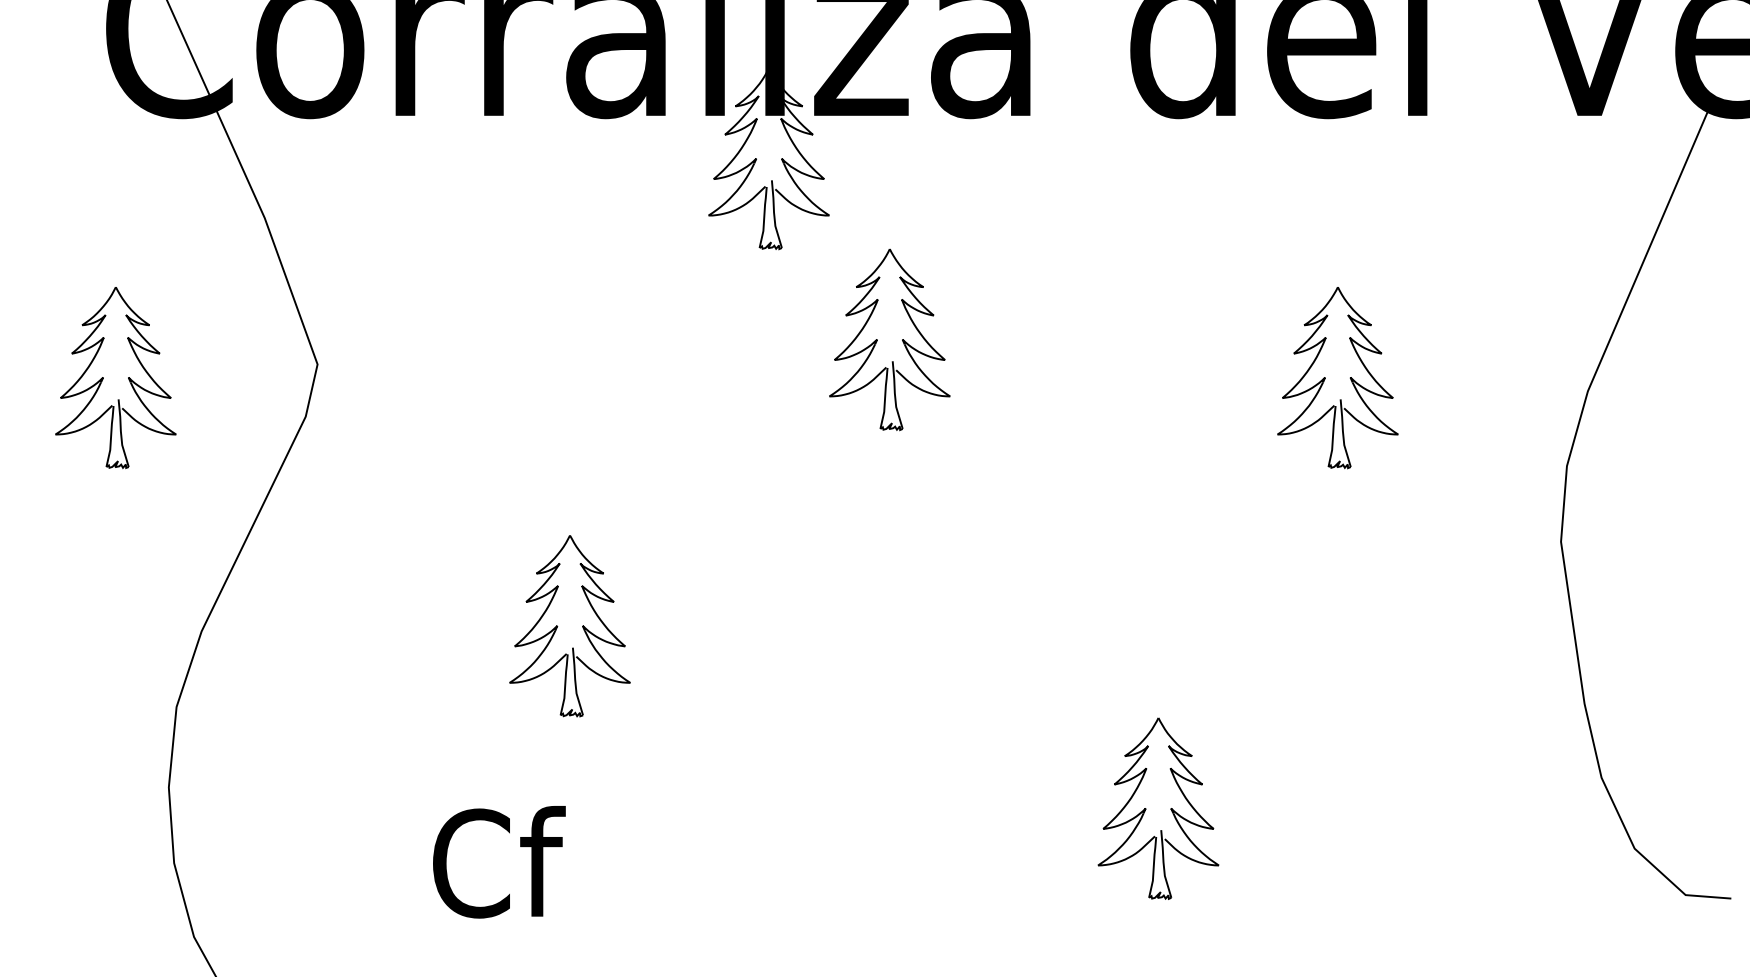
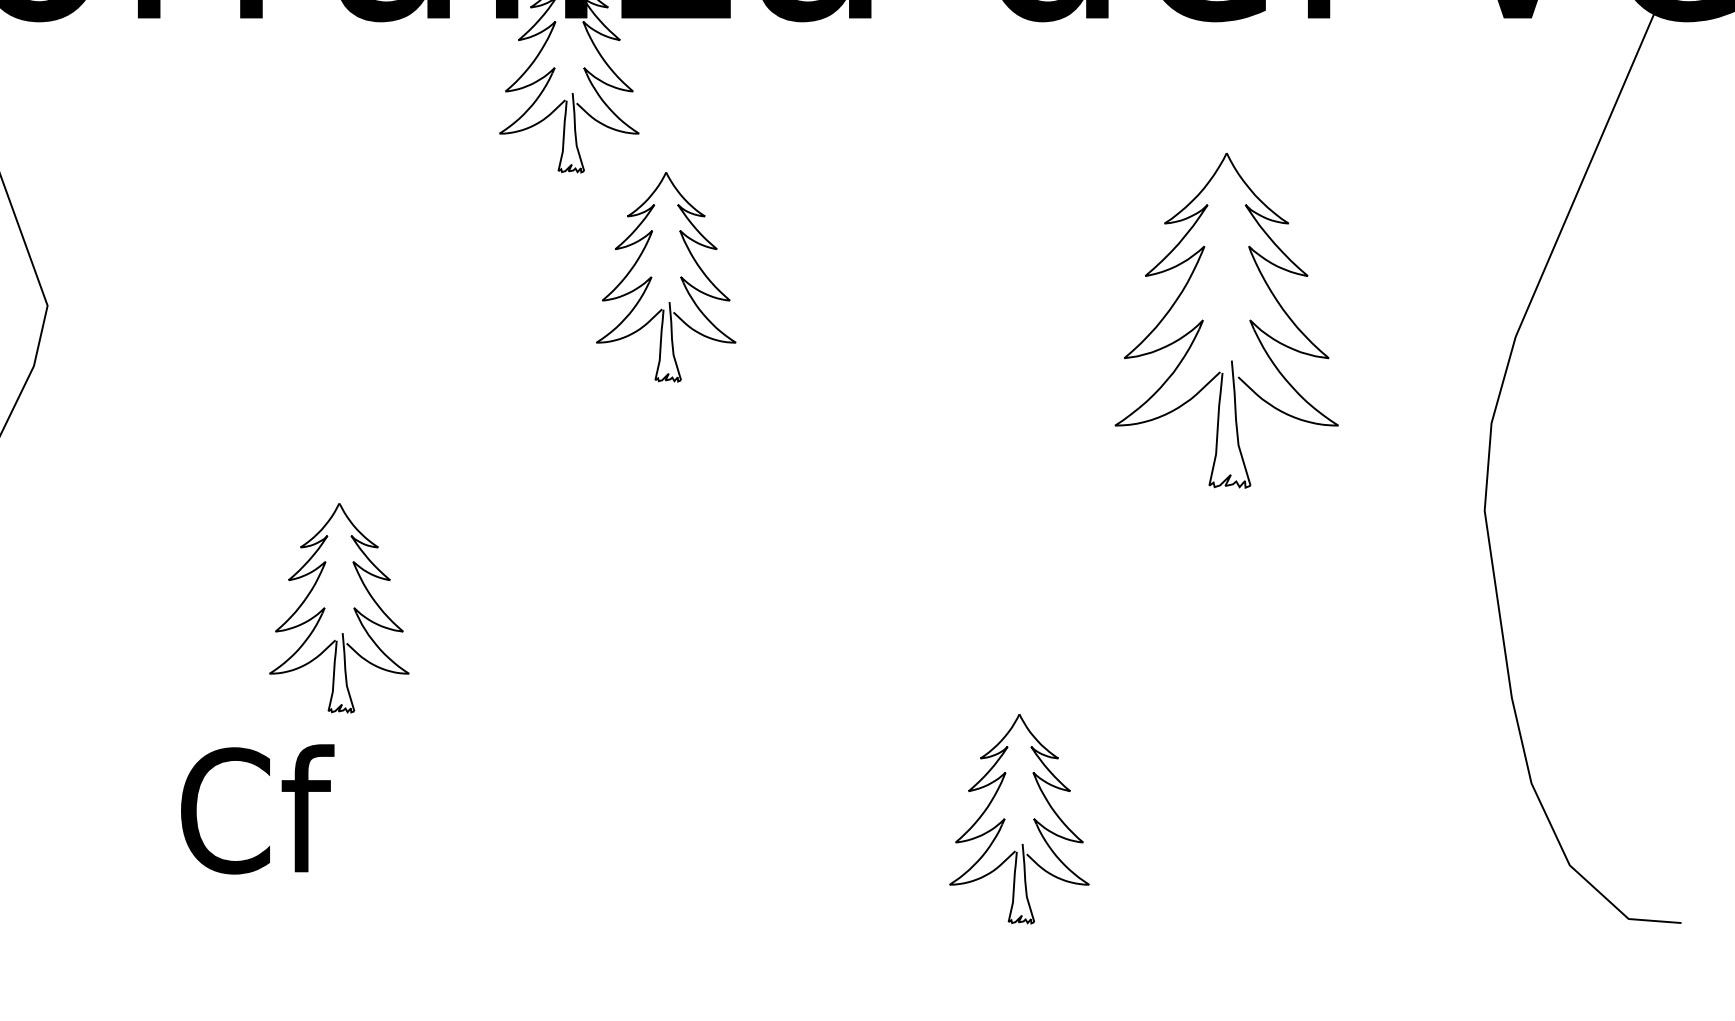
part: (889, 339) -> (665, 276), moved
part: (1337, 378) -> (1226, 321), size x1.6
text: (499, 862) -> (257, 809), moved

